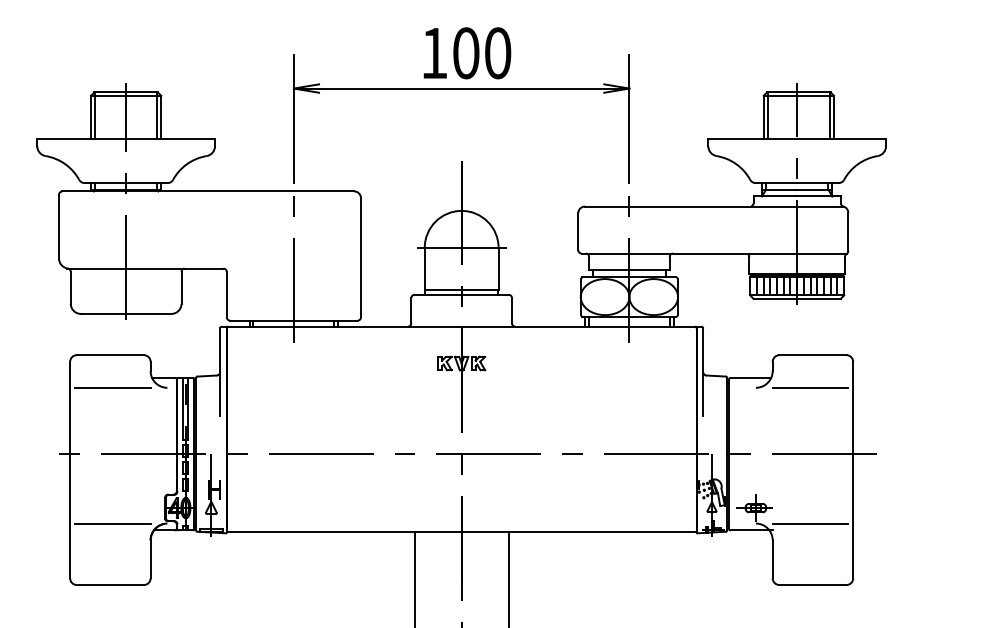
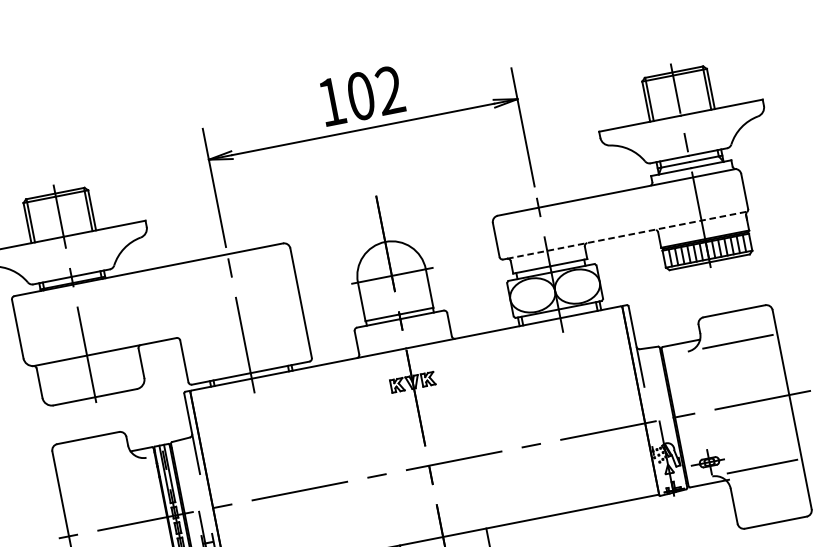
text: (497, 53) -> (389, 90), 100 -> 102
line: (716, 253) -> (627, 235), solid -> dashed
line: (112, 387) -> (95, 467), removed

